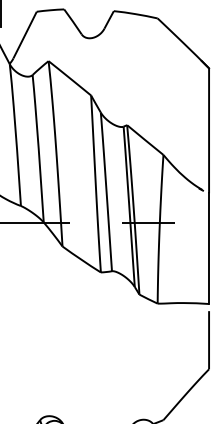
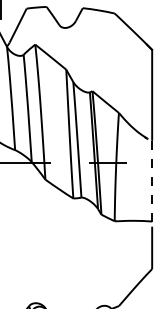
line: (209, 249) -> (152, 181), solid -> dashed

